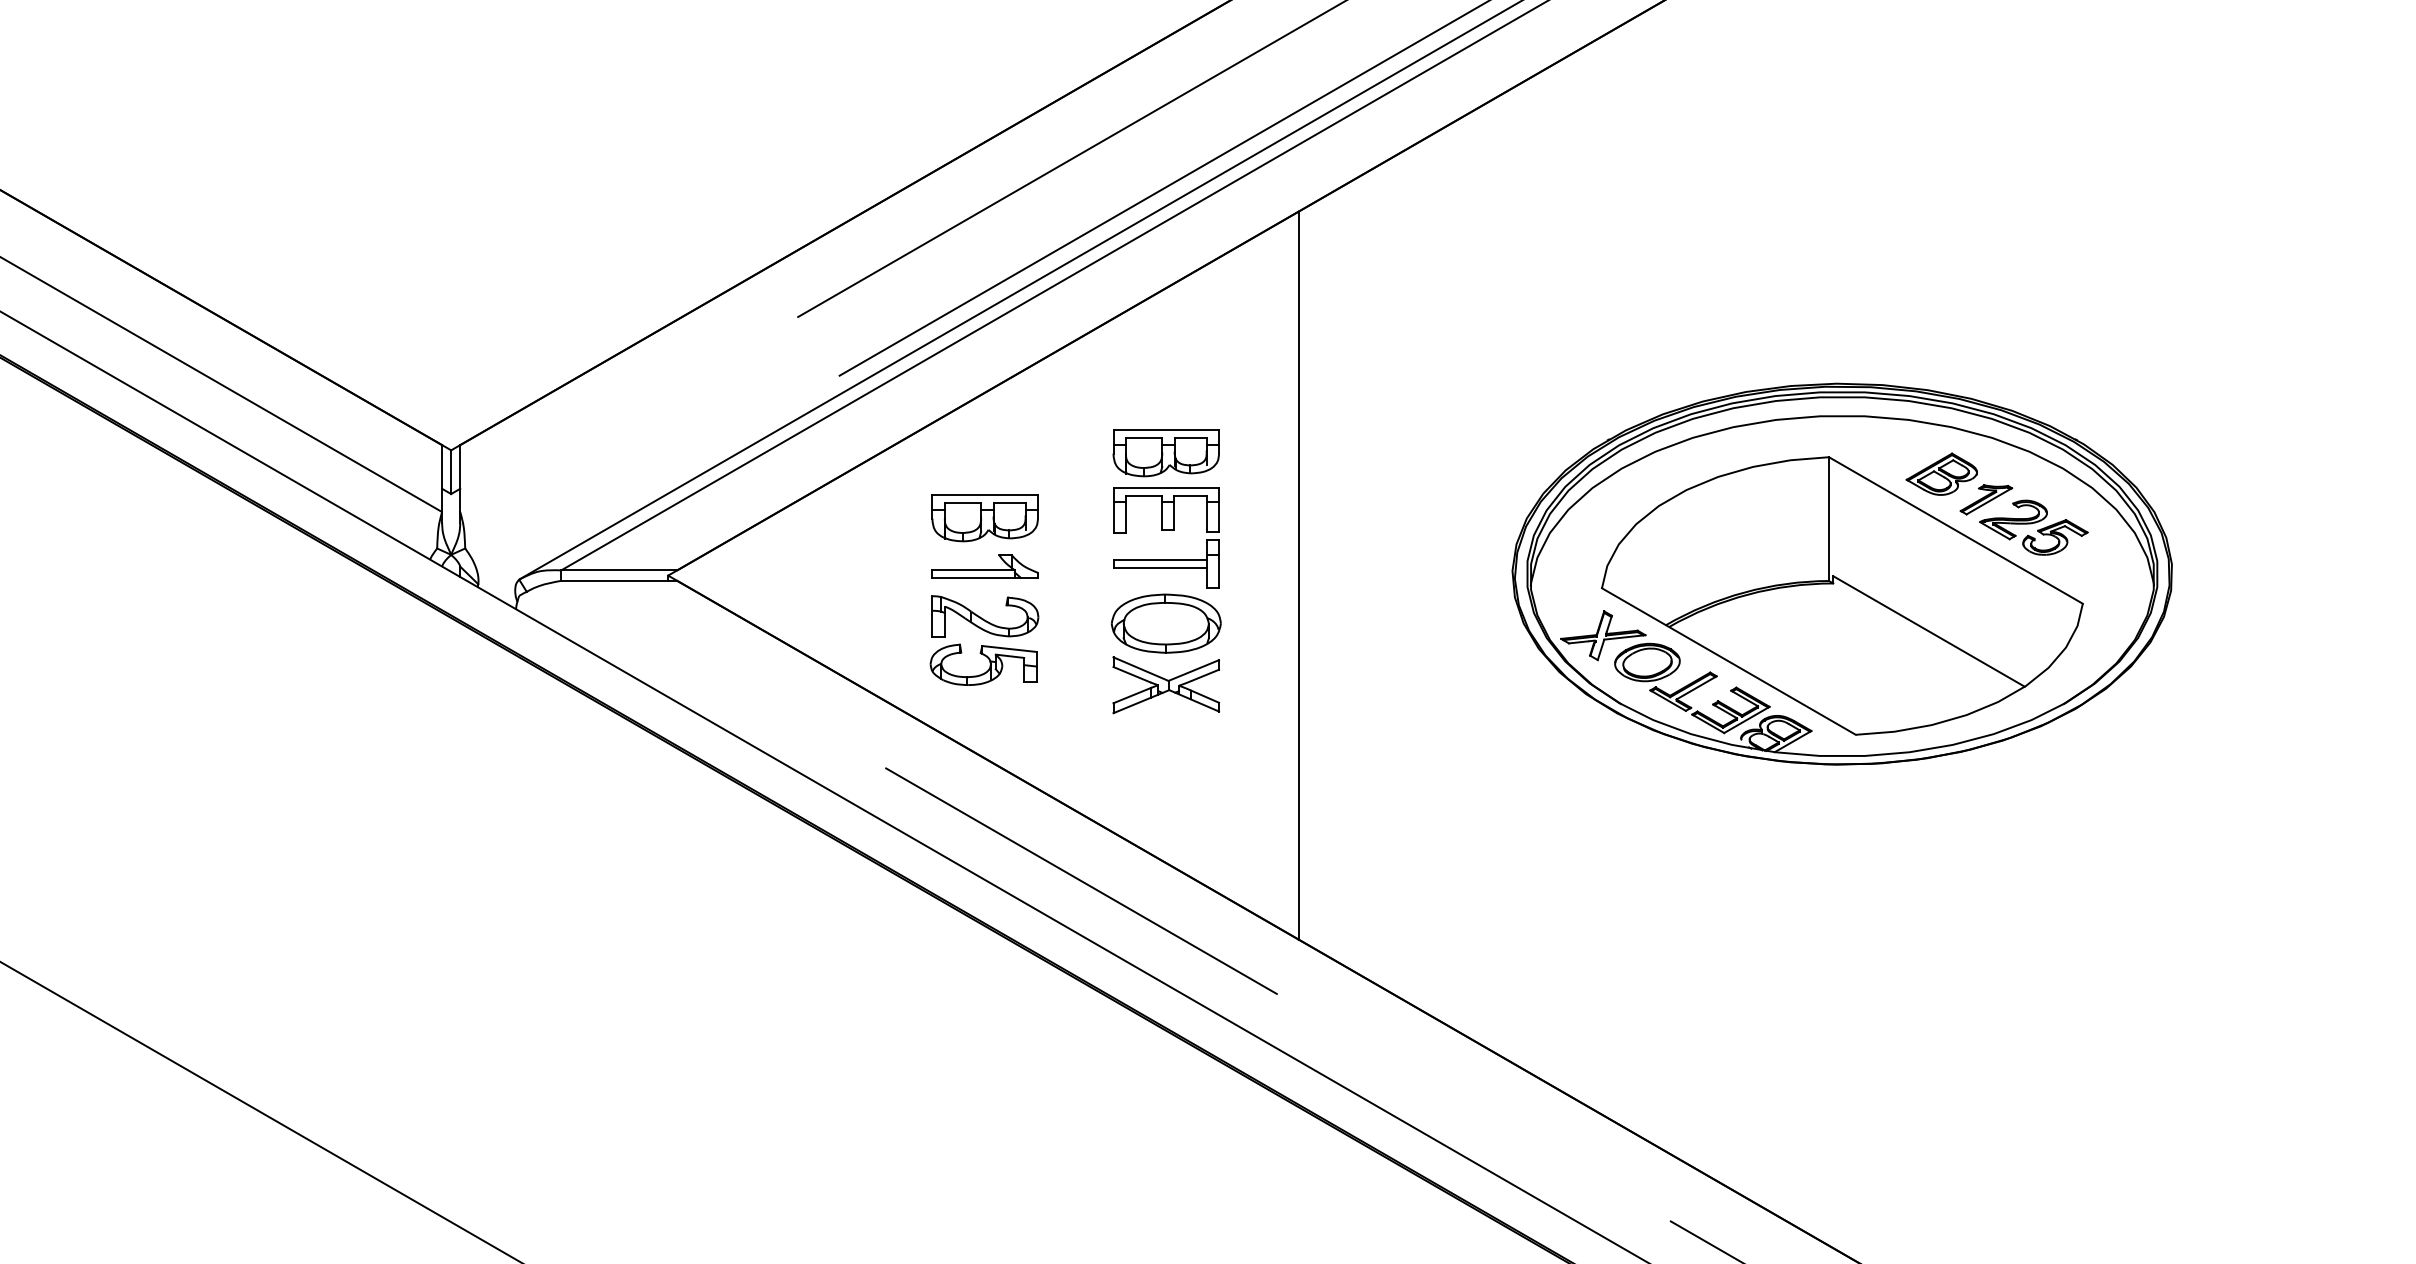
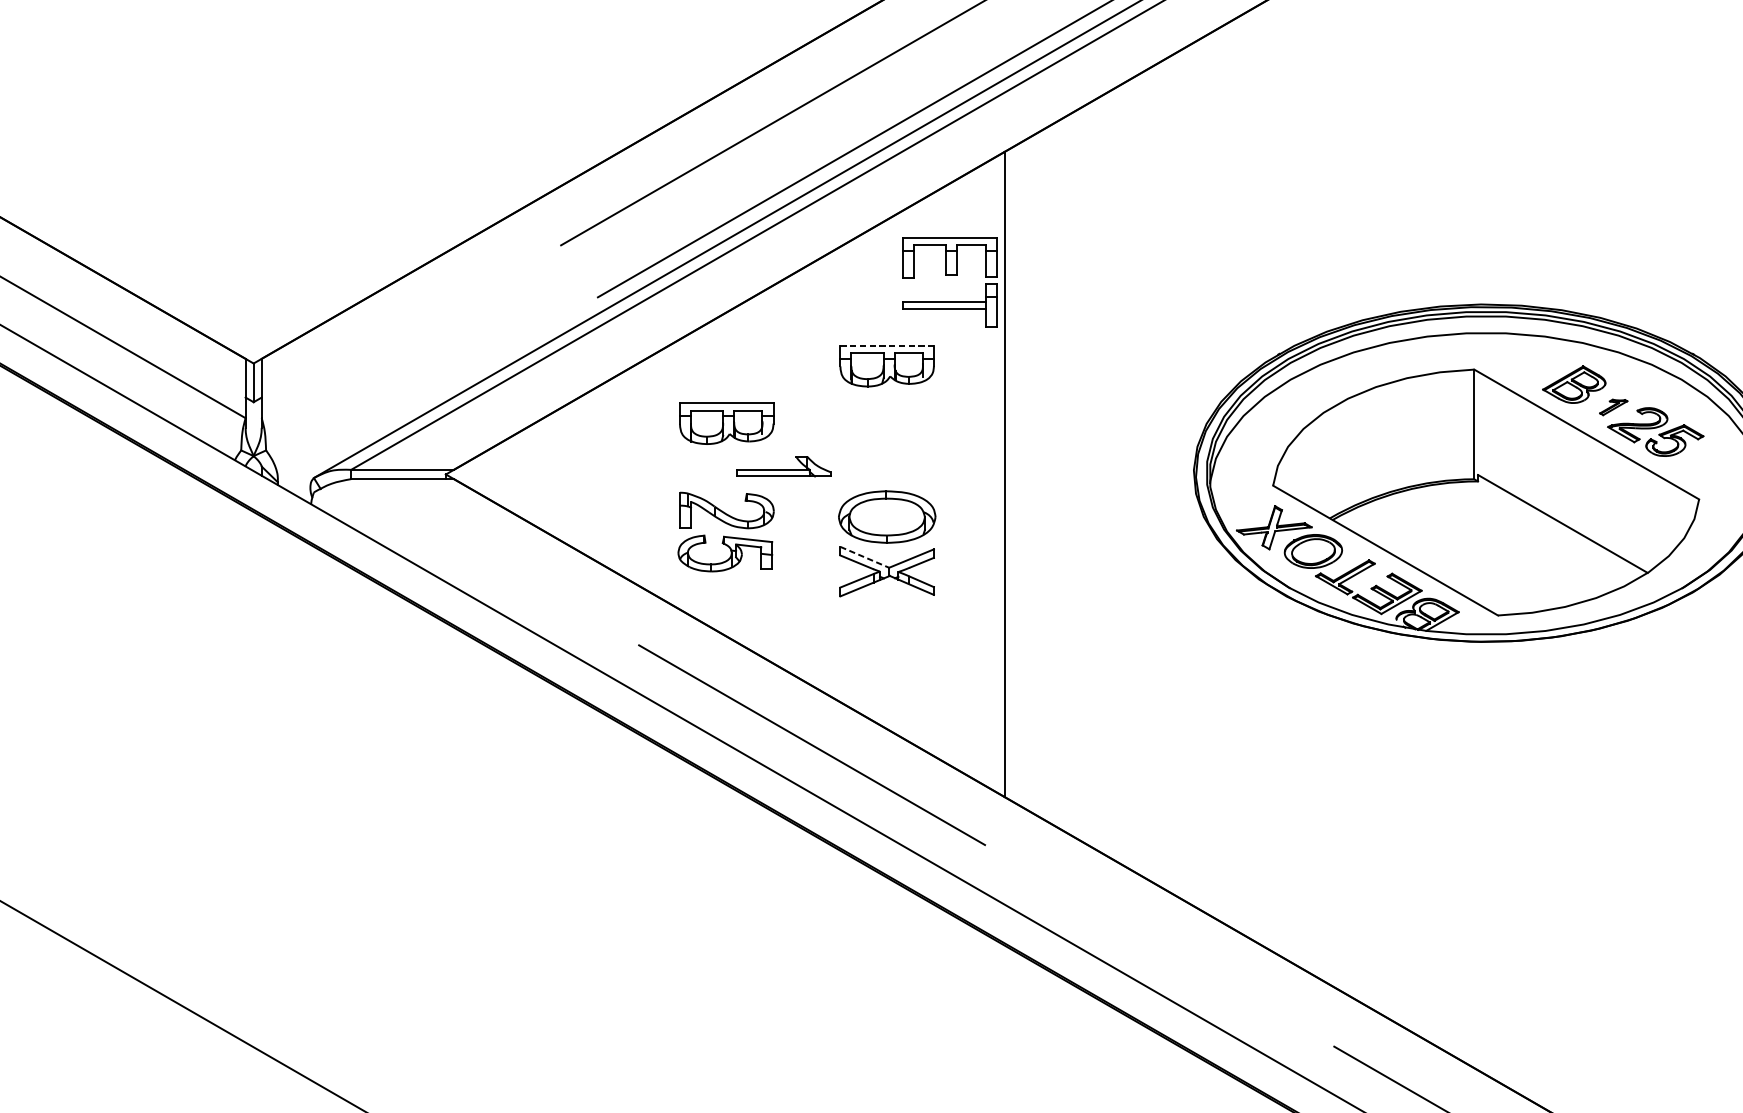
line: (1166, 430) -> (887, 345), solid -> dashed
part: (1986, 499) -> (1613, 407), size x0.6
part: (1166, 530) -> (950, 275), moved
part: (984, 566) -> (782, 466), moved
line: (1141, 669) -> (865, 557), solid -> dashed

